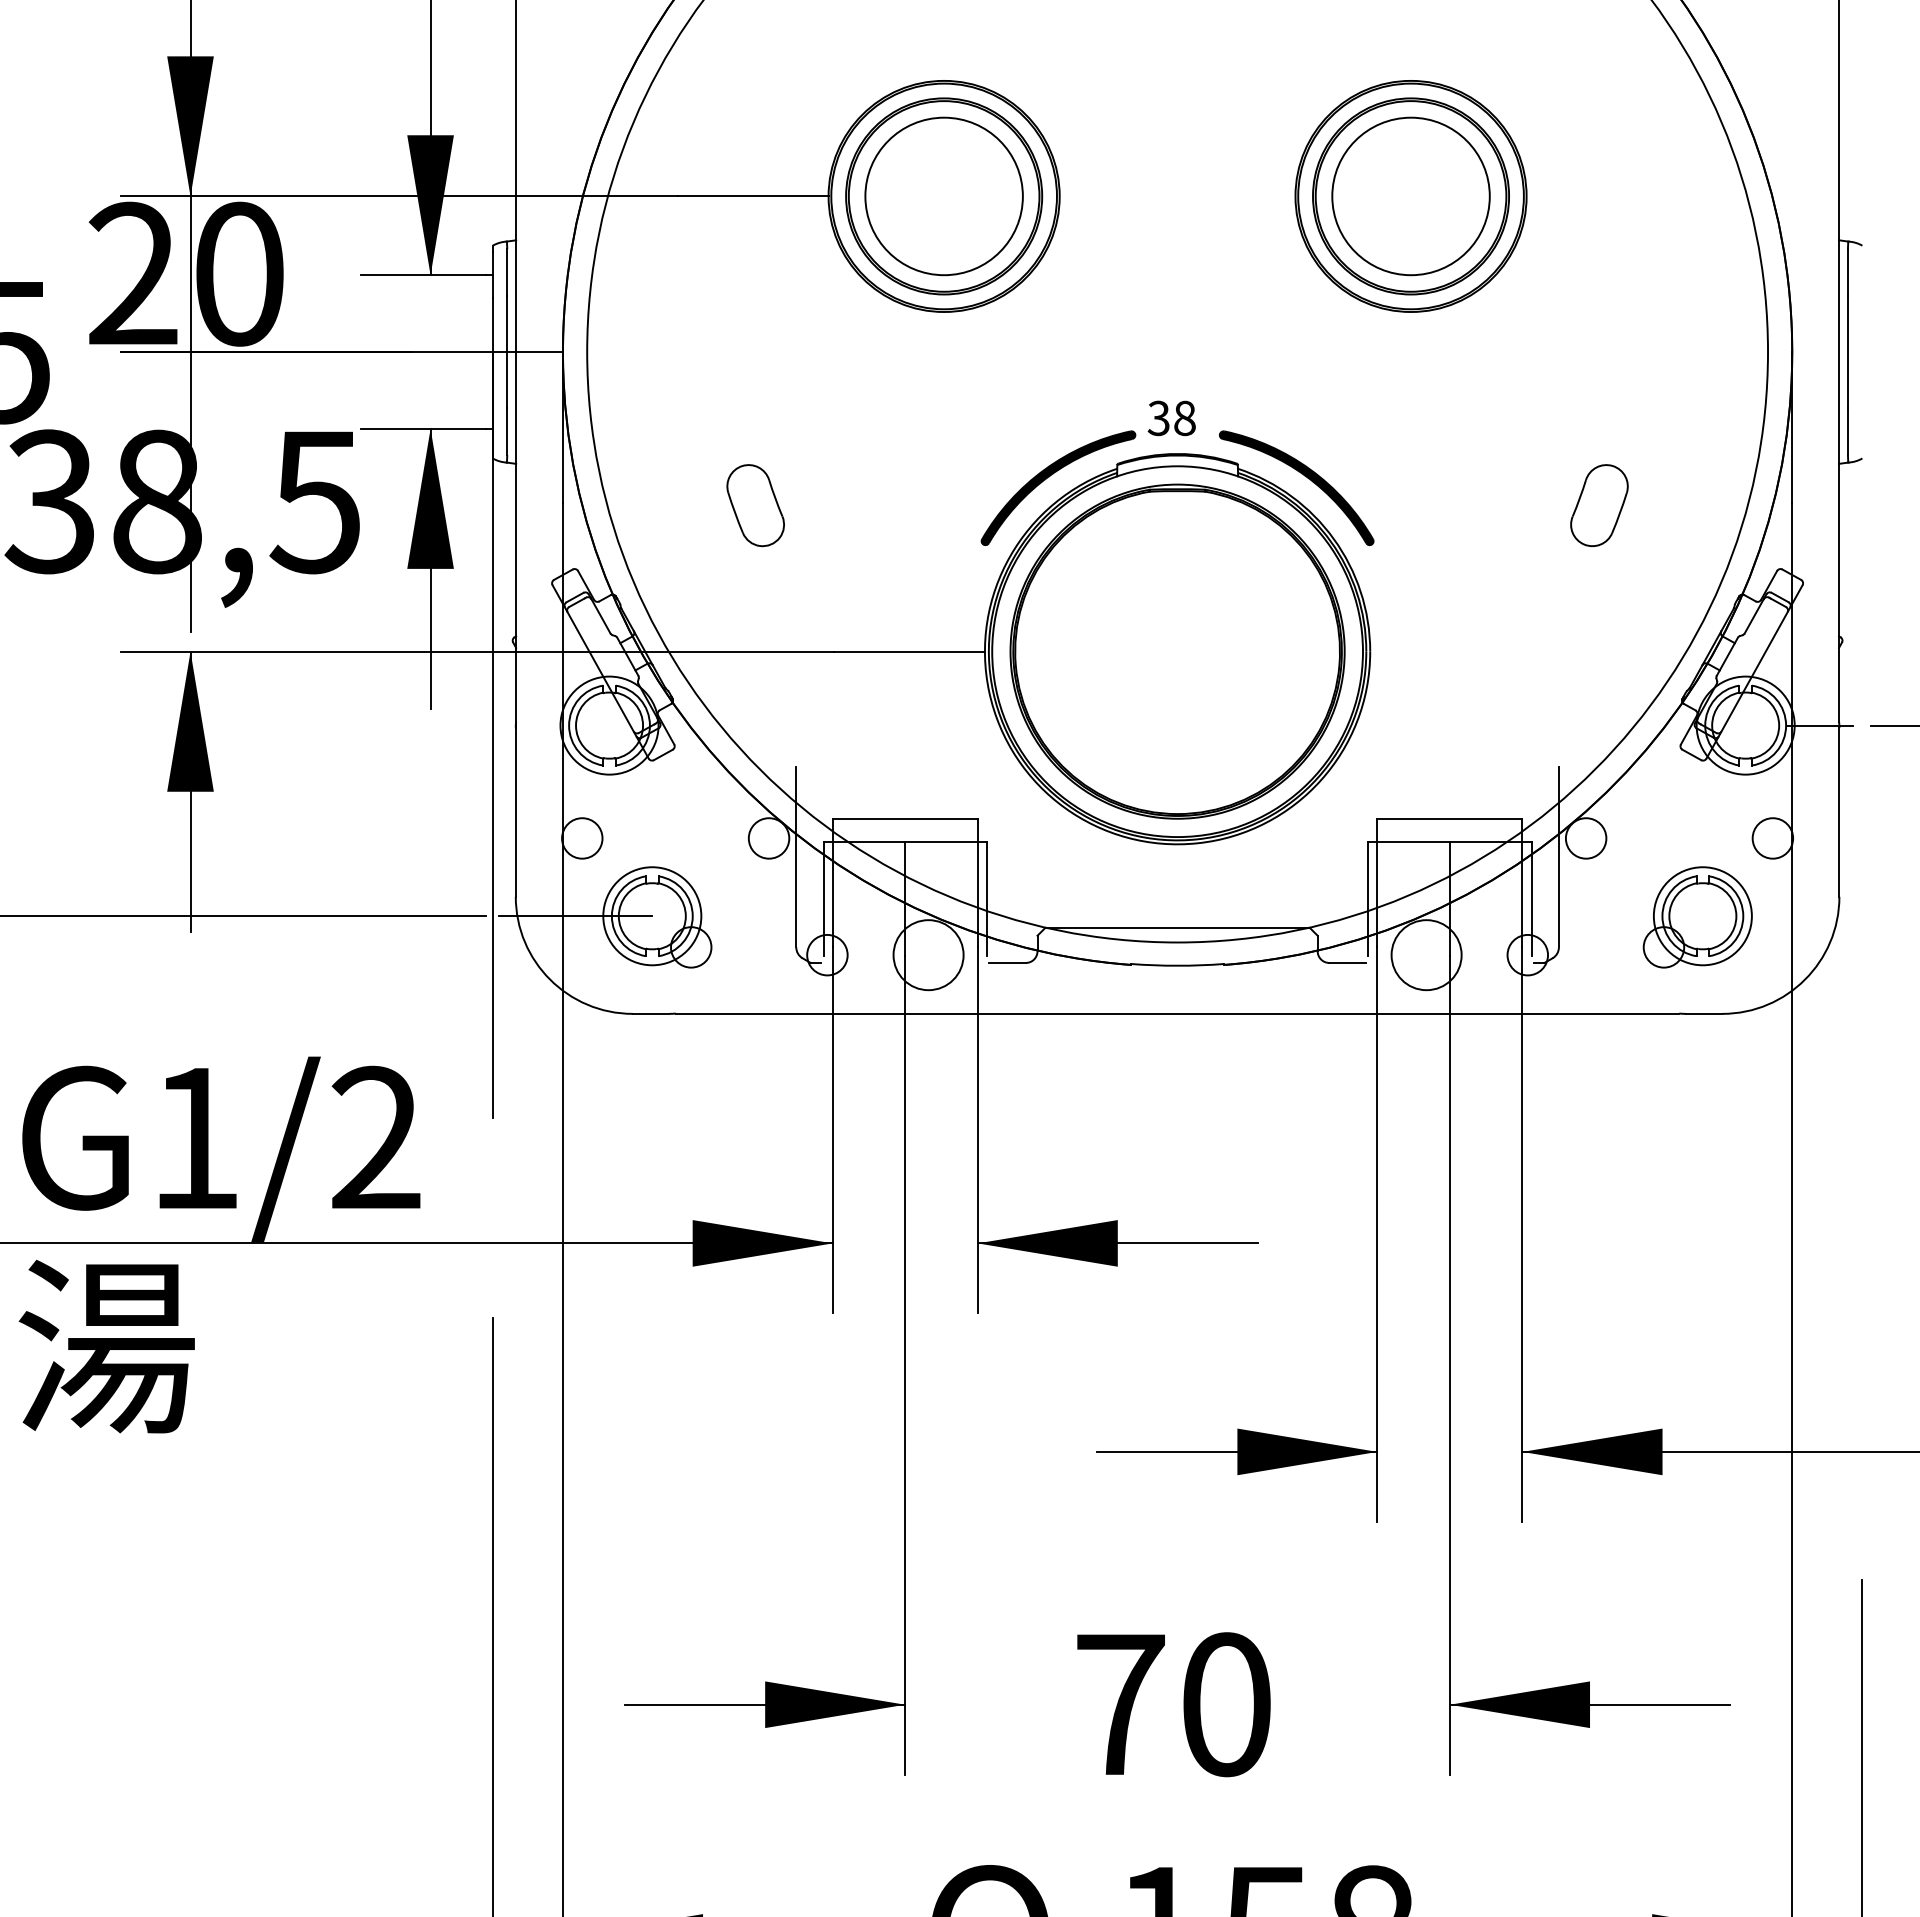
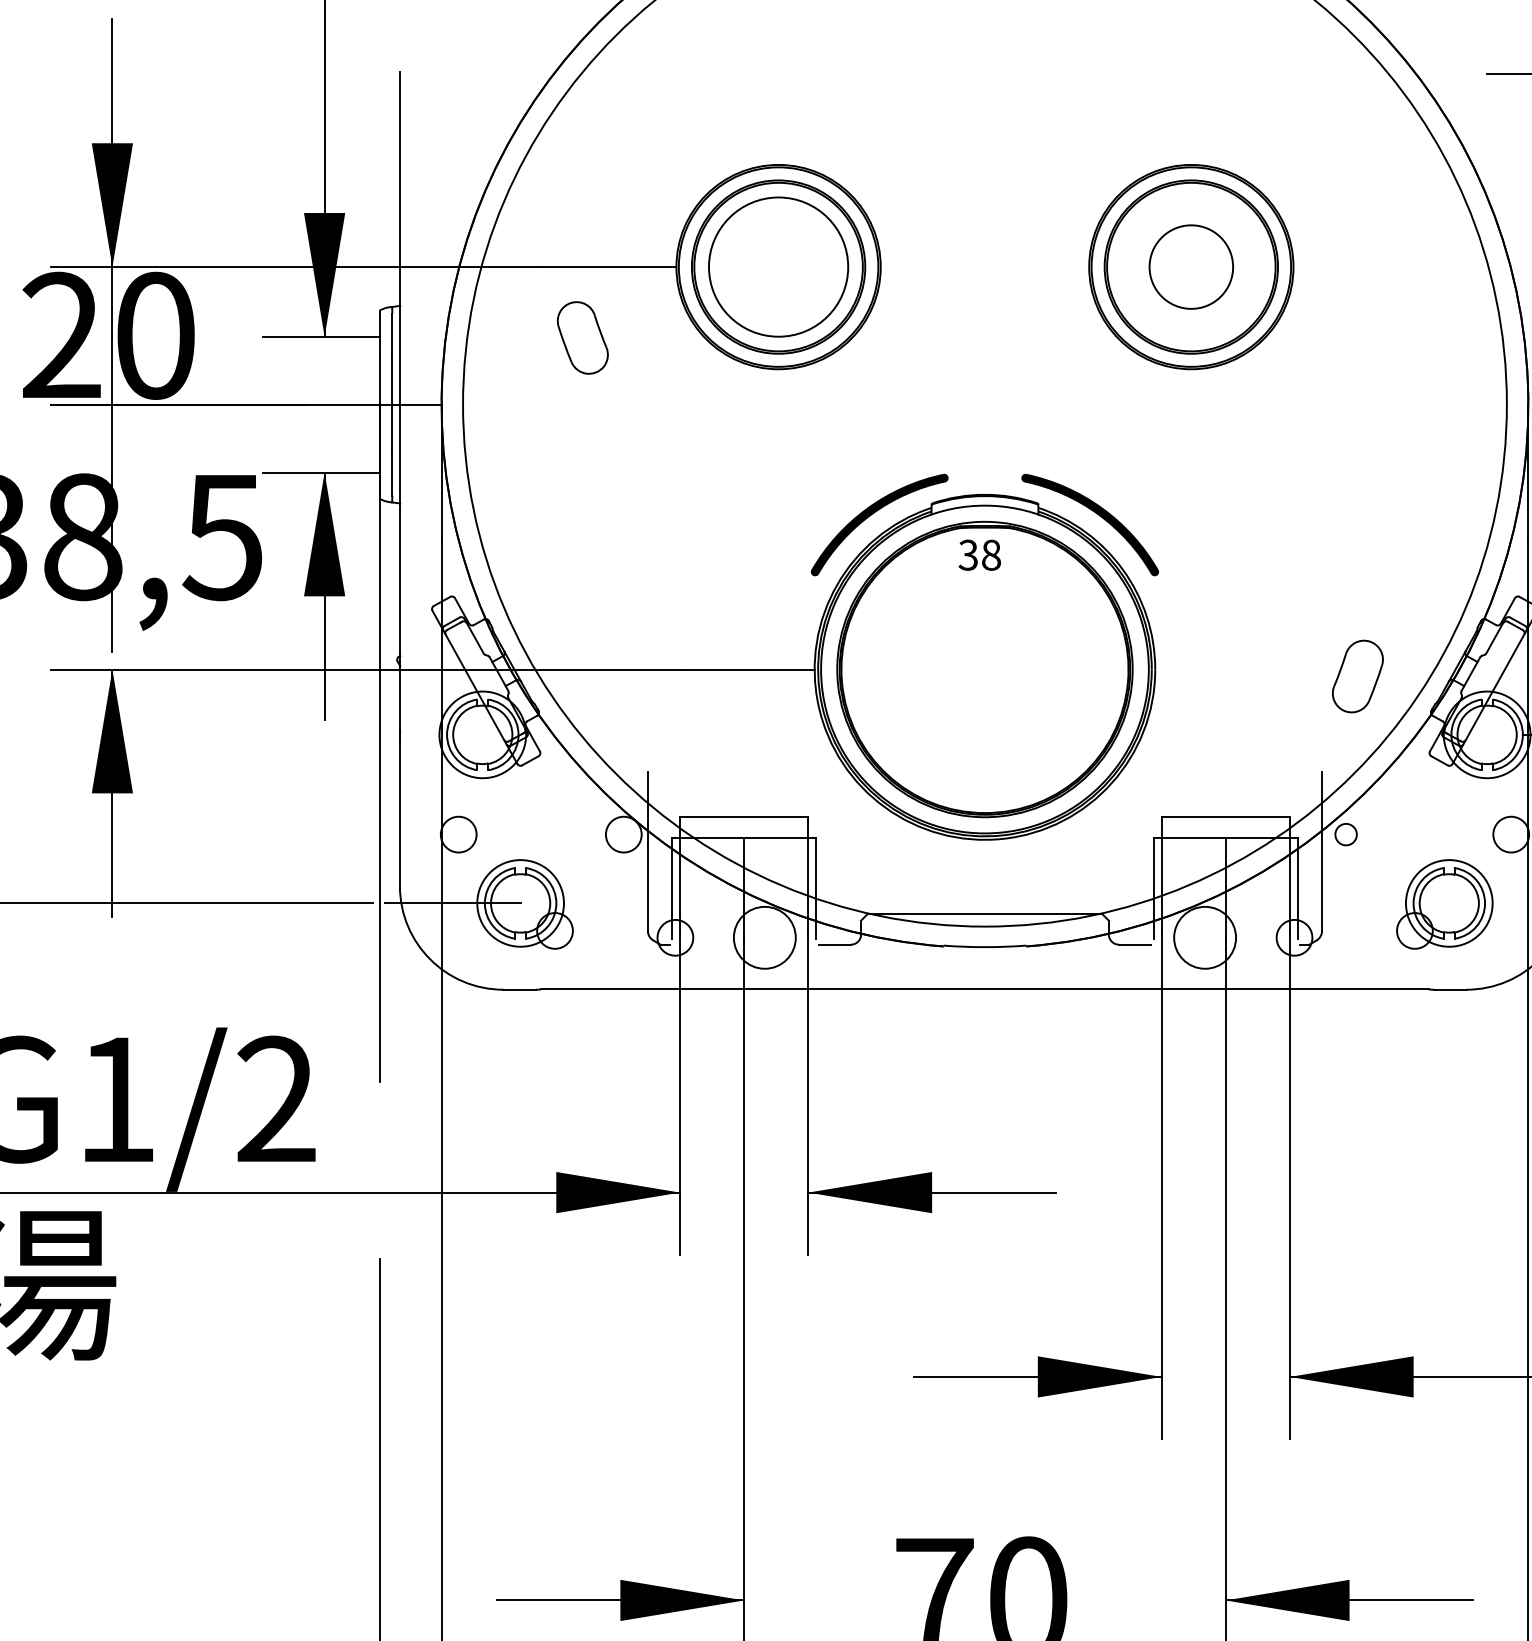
circle: (1410, 196) -> (1190, 267), size x0.6
text: (1171, 418) -> (979, 555), moved
part: (755, 505) -> (582, 337), moved
part: (1599, 505) -> (1357, 676), moved
circle: (1585, 838) -> (1345, 834), size x0.6

